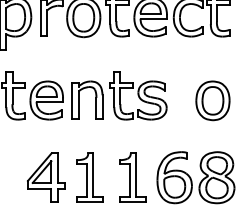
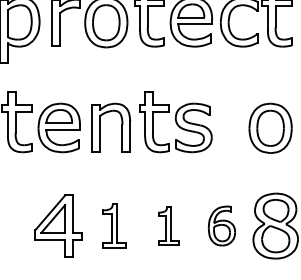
part: (90, 177) -> (114, 225), size x0.7
part: (132, 177) -> (168, 225), size x0.6
part: (174, 177) -> (221, 225), size x0.6

